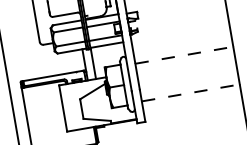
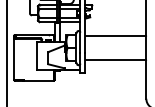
line: (185, 55) -> (116, 36), dashed -> solid
line: (191, 92) -> (116, 59), dashed -> solid

